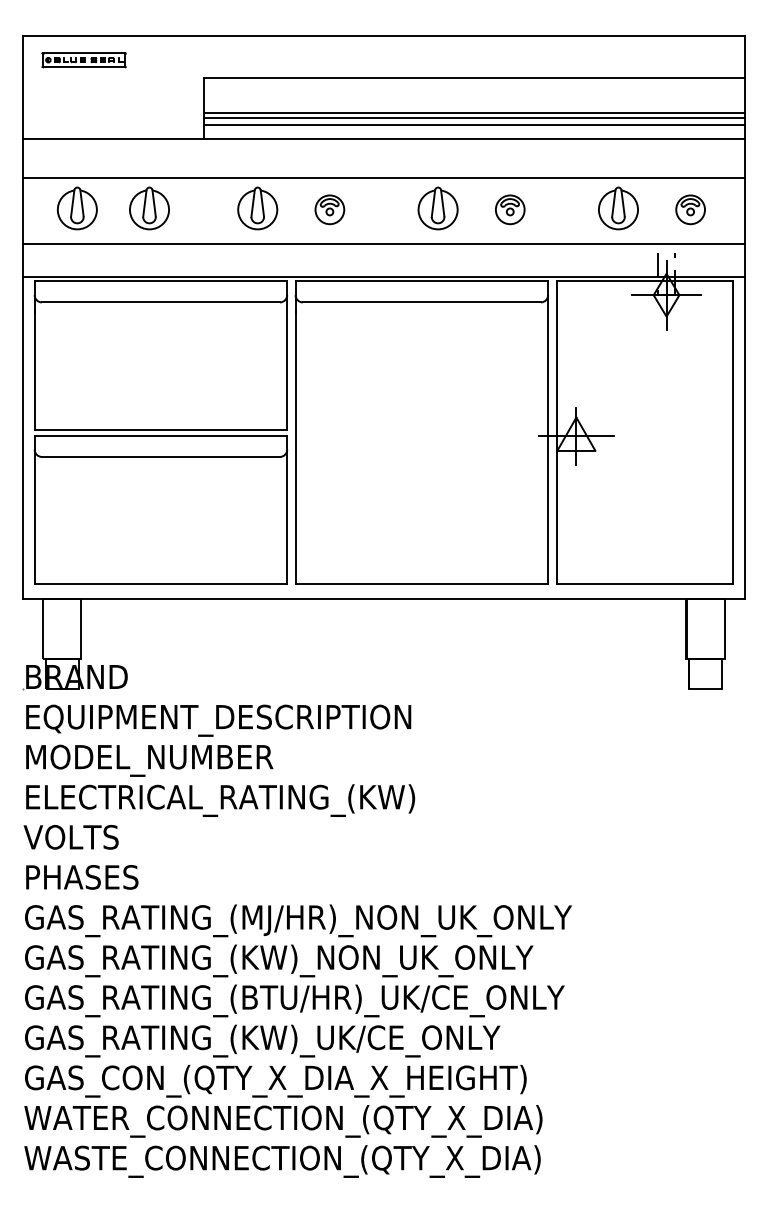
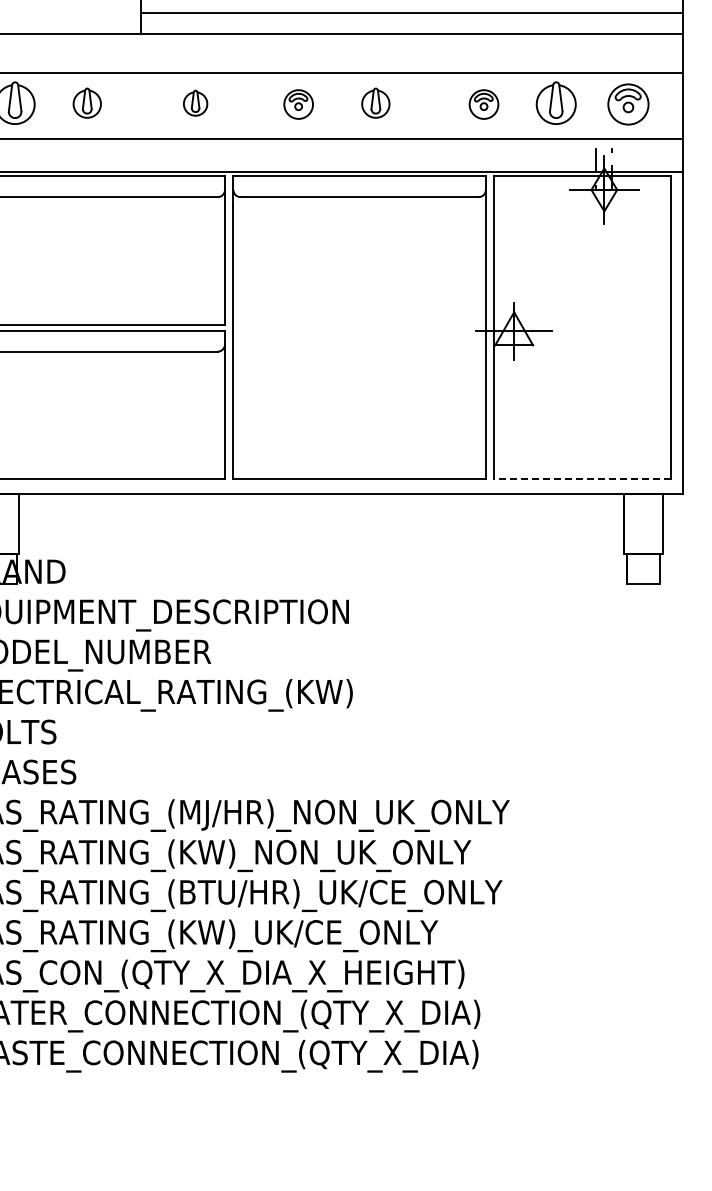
line: (473, 113) -> (411, 8), removed
line: (473, 124) -> (411, 19), removed
part: (149, 208) -> (87, 103), size x0.7
part: (257, 208) -> (195, 103), size x0.6
part: (437, 208) -> (375, 103), size x0.7
part: (329, 209) -> (298, 104), moved
part: (510, 209) -> (484, 104), moved
part: (690, 209) -> (628, 104), size x1.4
line: (644, 584) -> (582, 479), solid -> dashed

